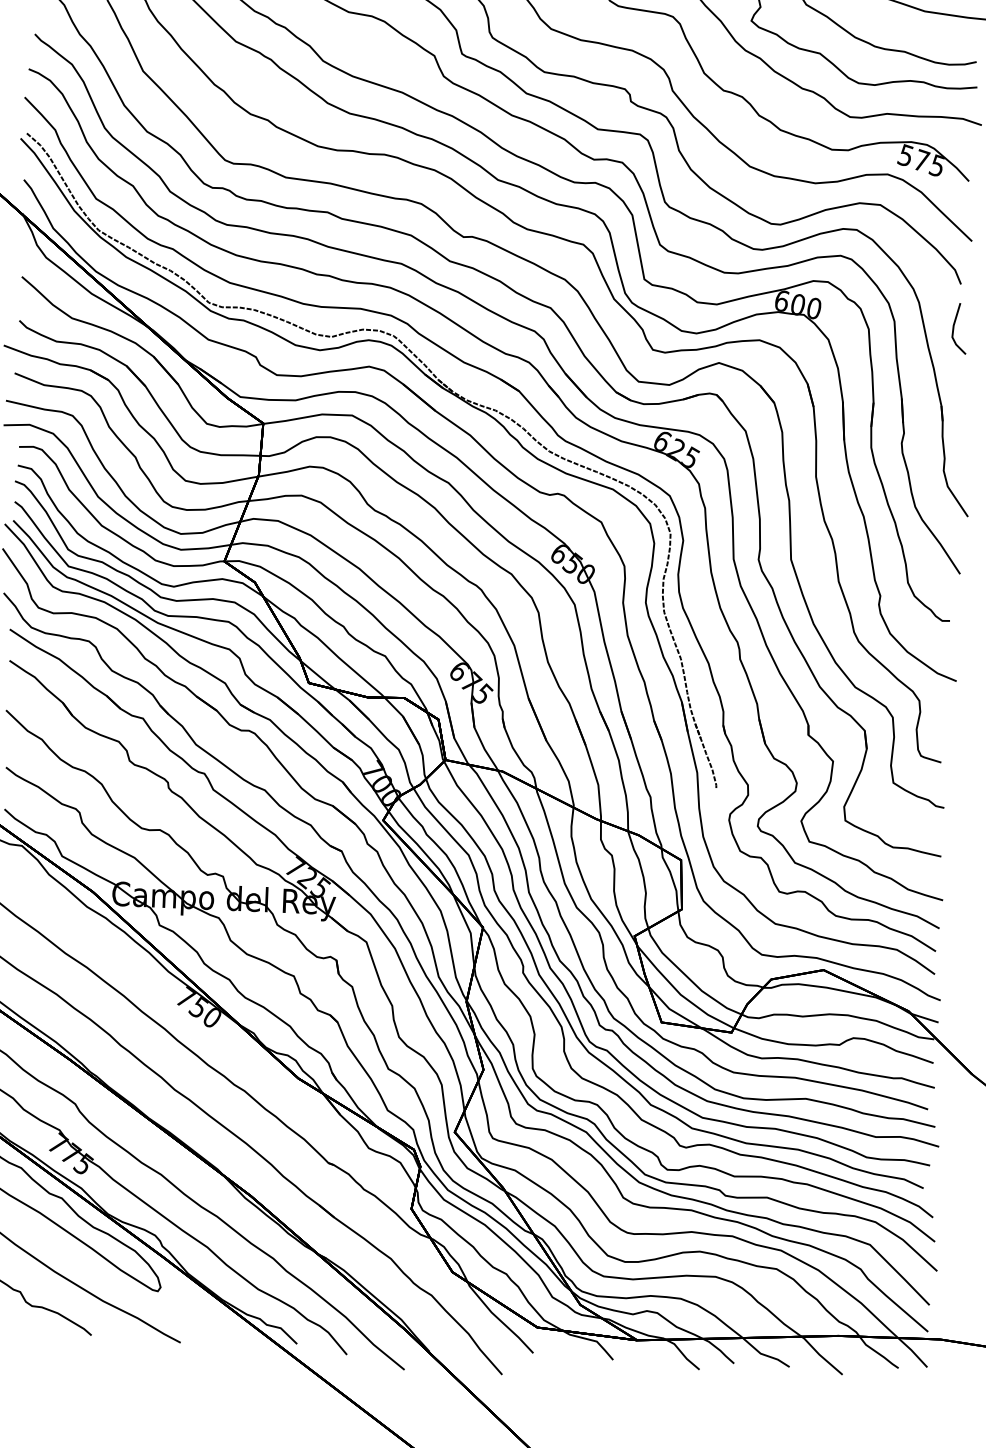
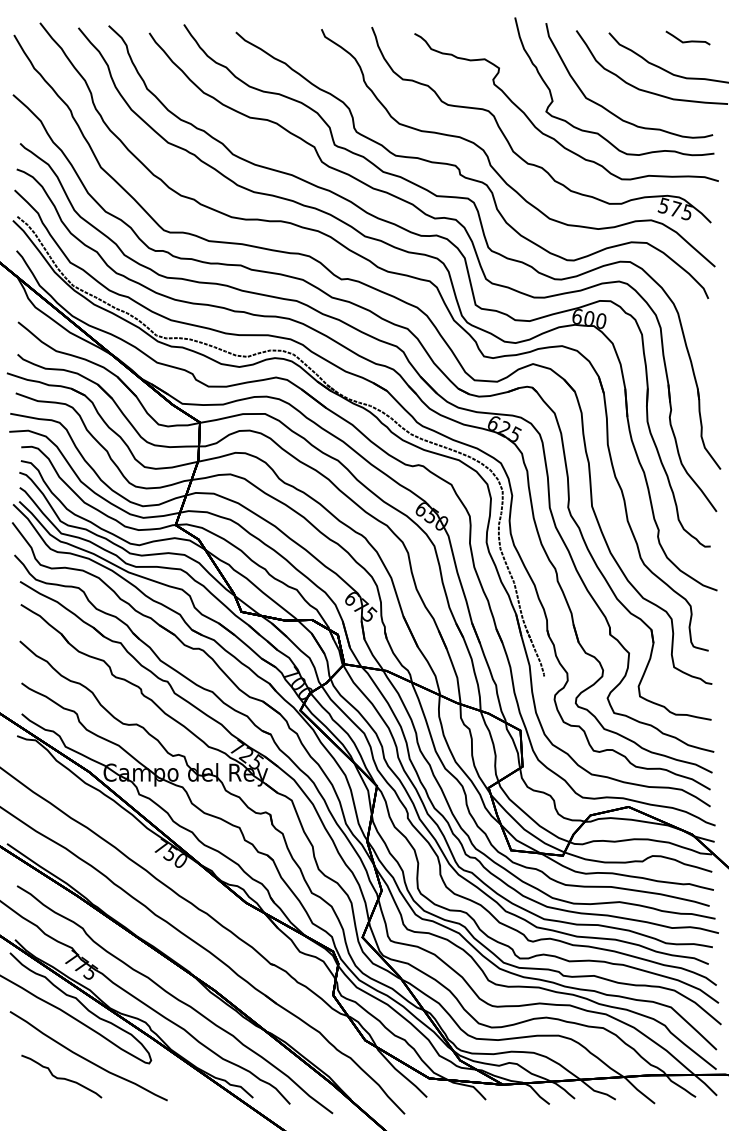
line: (955, 328) -> (705, 331), removed

